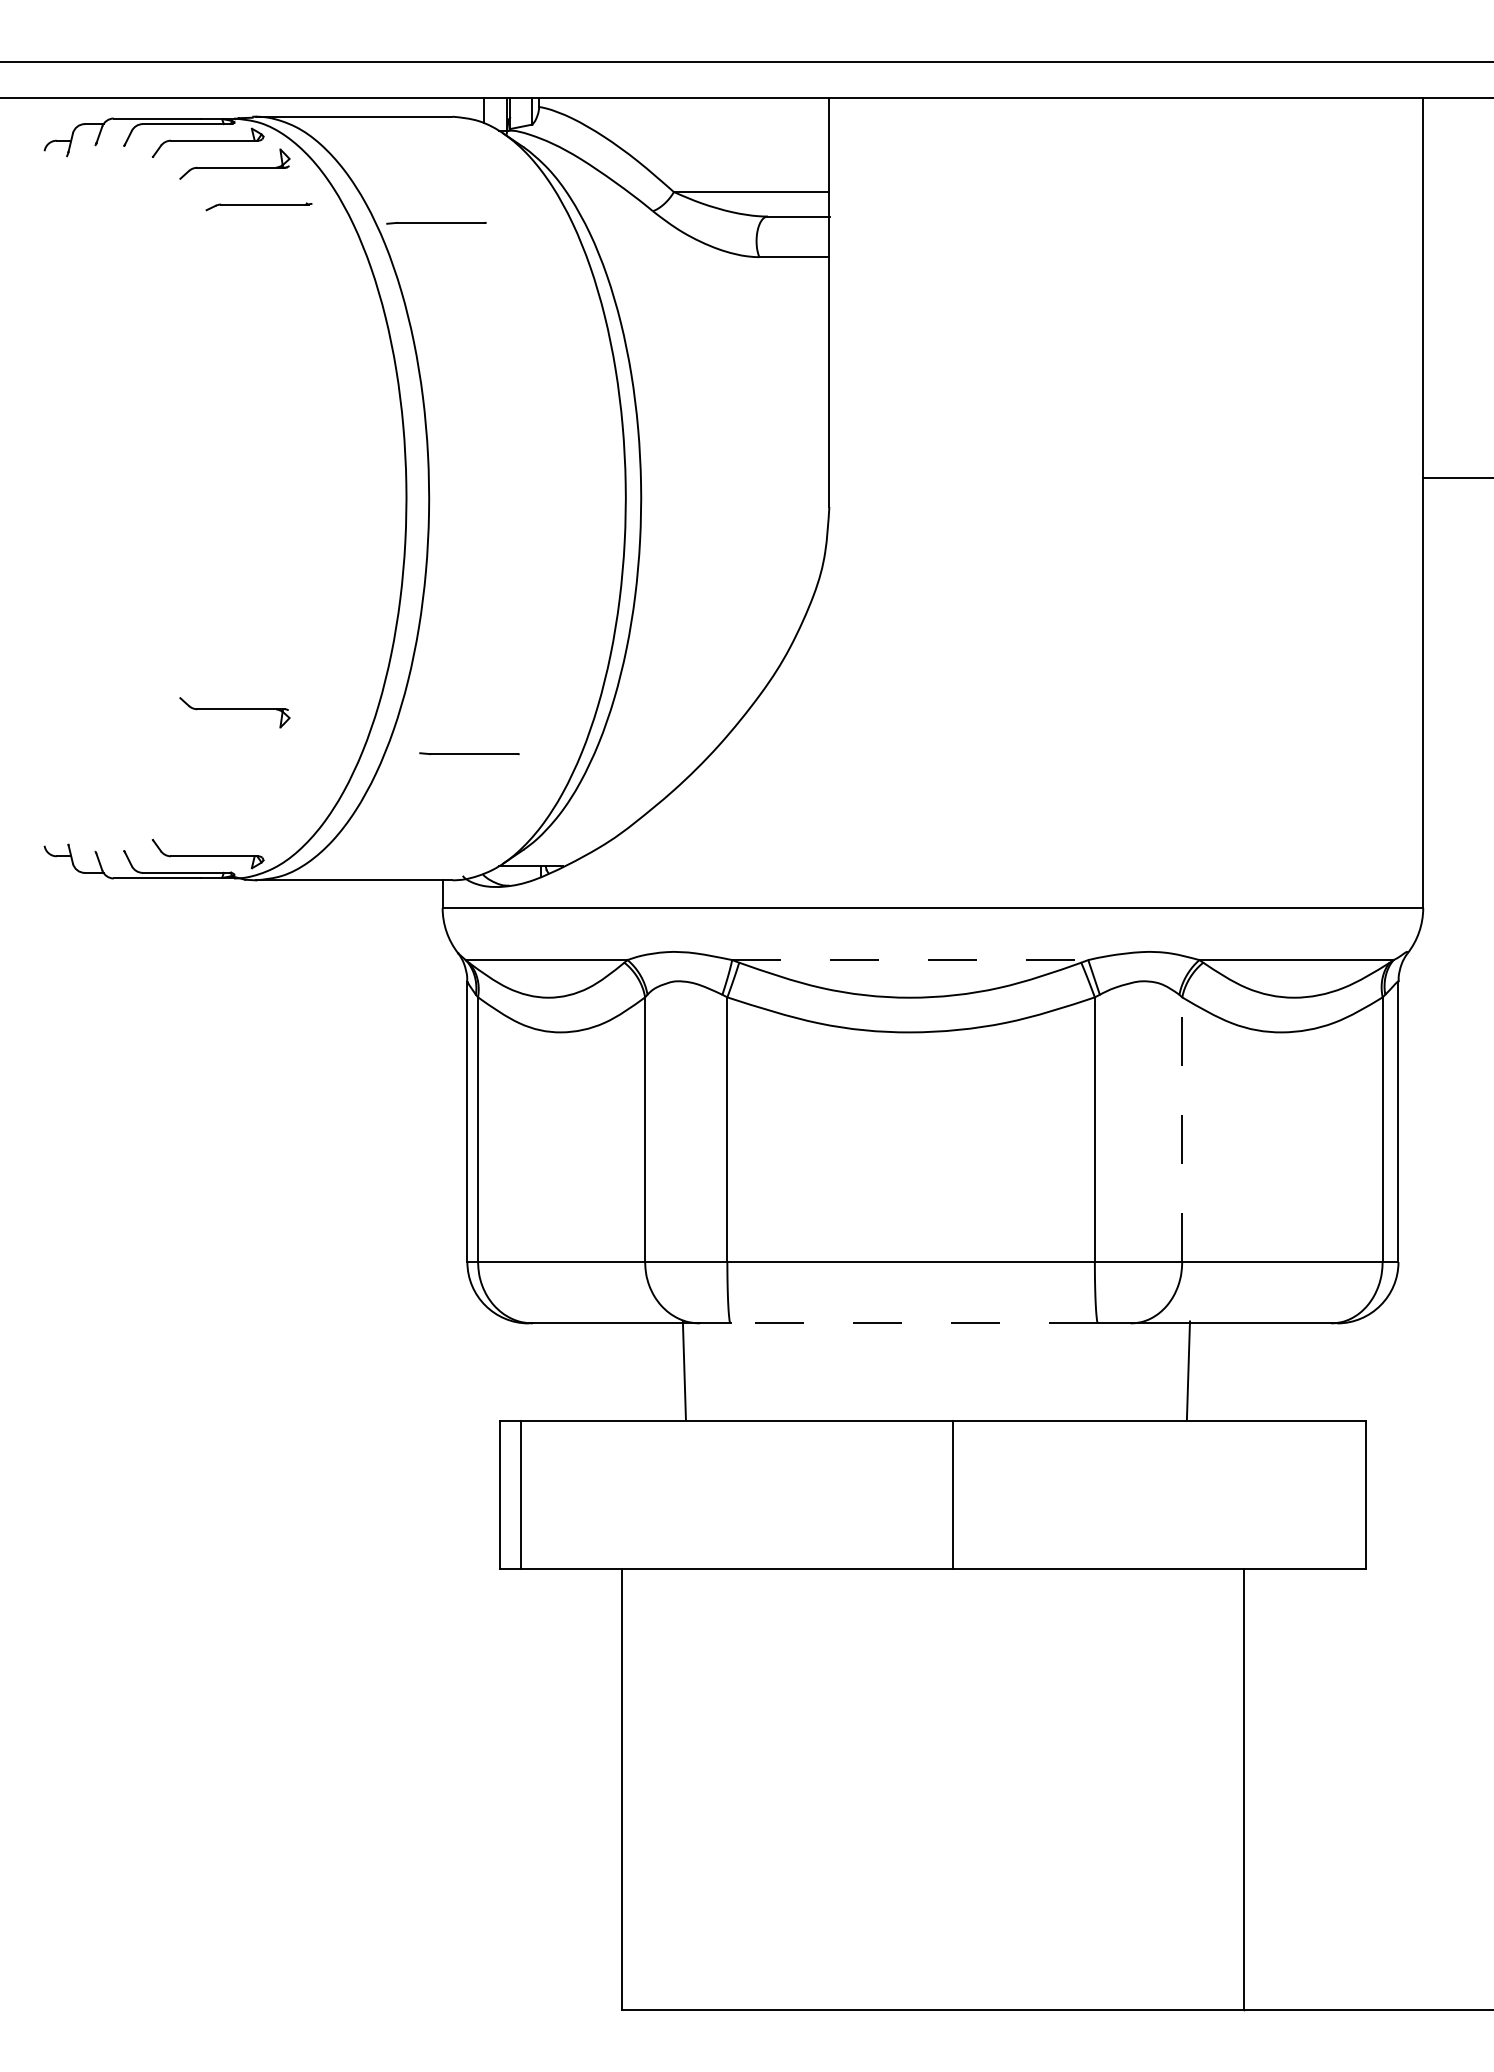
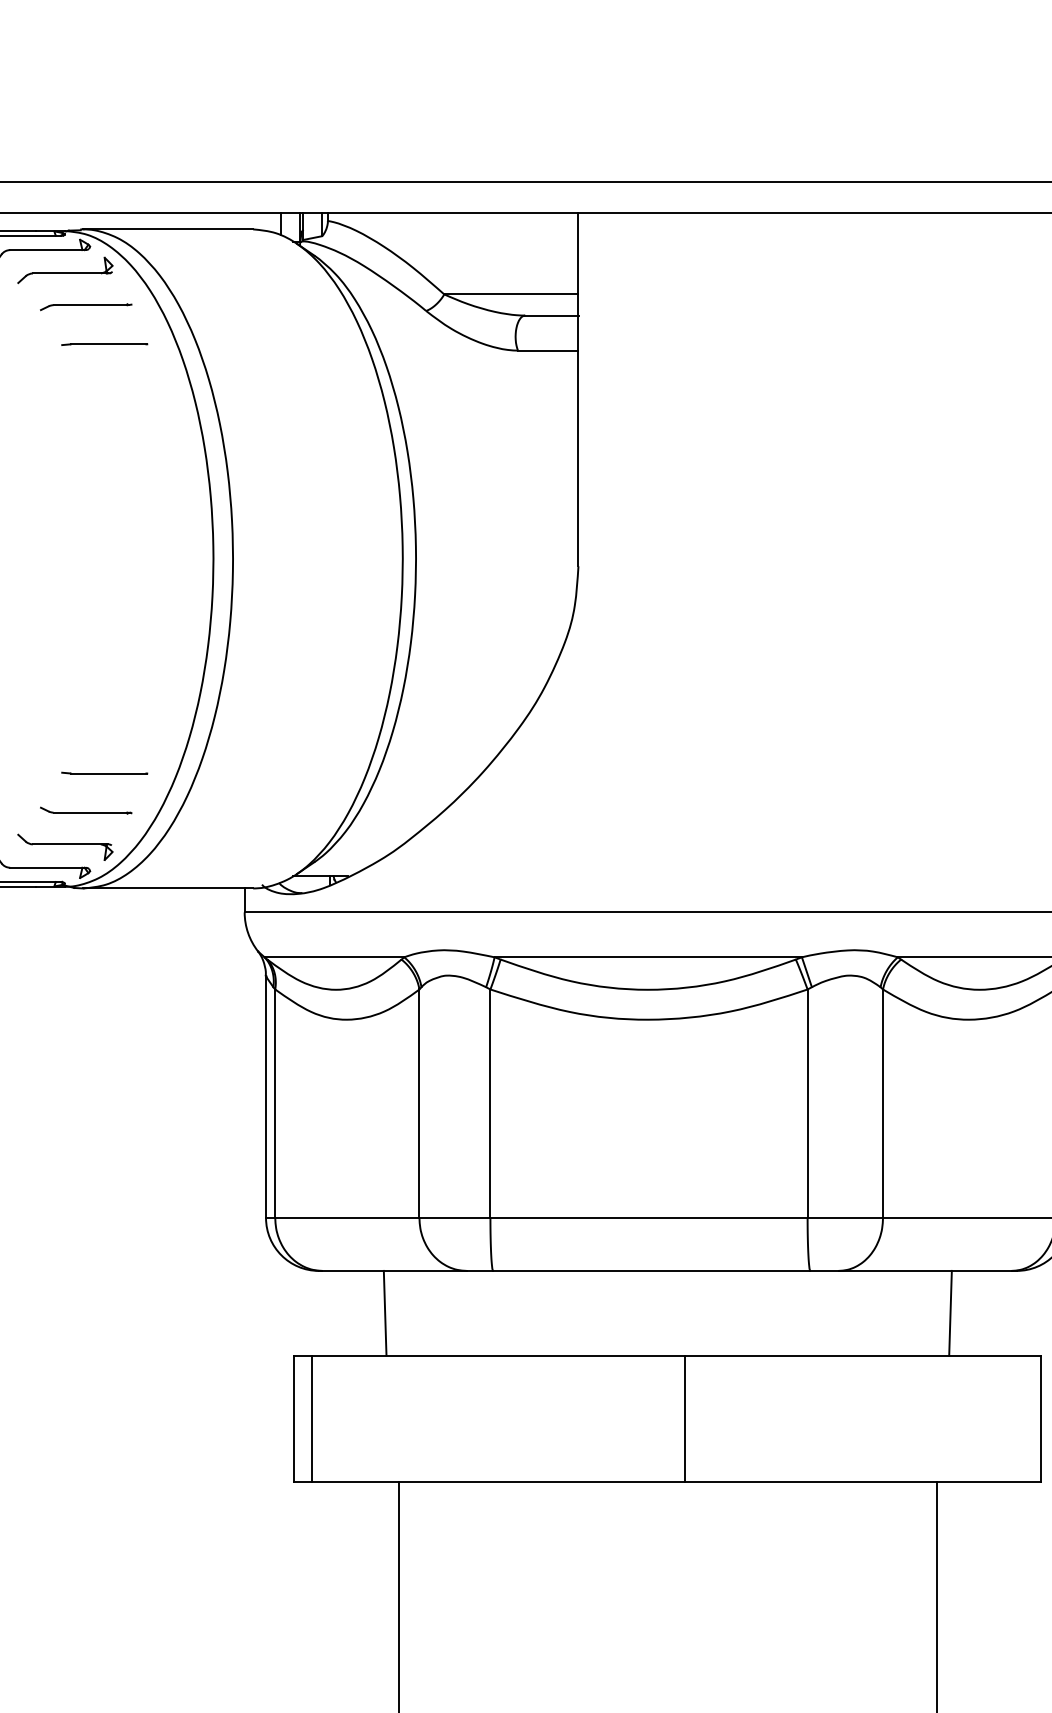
line: (436, 223) -> (104, 344), moved
part: (234, 712) -> (65, 847), moved
line: (469, 753) -> (104, 772), moved
part: (258, 789) -> (85, 810), added
line: (910, 960) -> (648, 957), dashed -> solid
line: (1182, 1129) -> (883, 1103), dashed -> solid
line: (914, 1323) -> (651, 1270), dashed -> solid
line: (683, 1370) -> (384, 1313), moved
line: (1187, 1370) -> (949, 1313), moved

